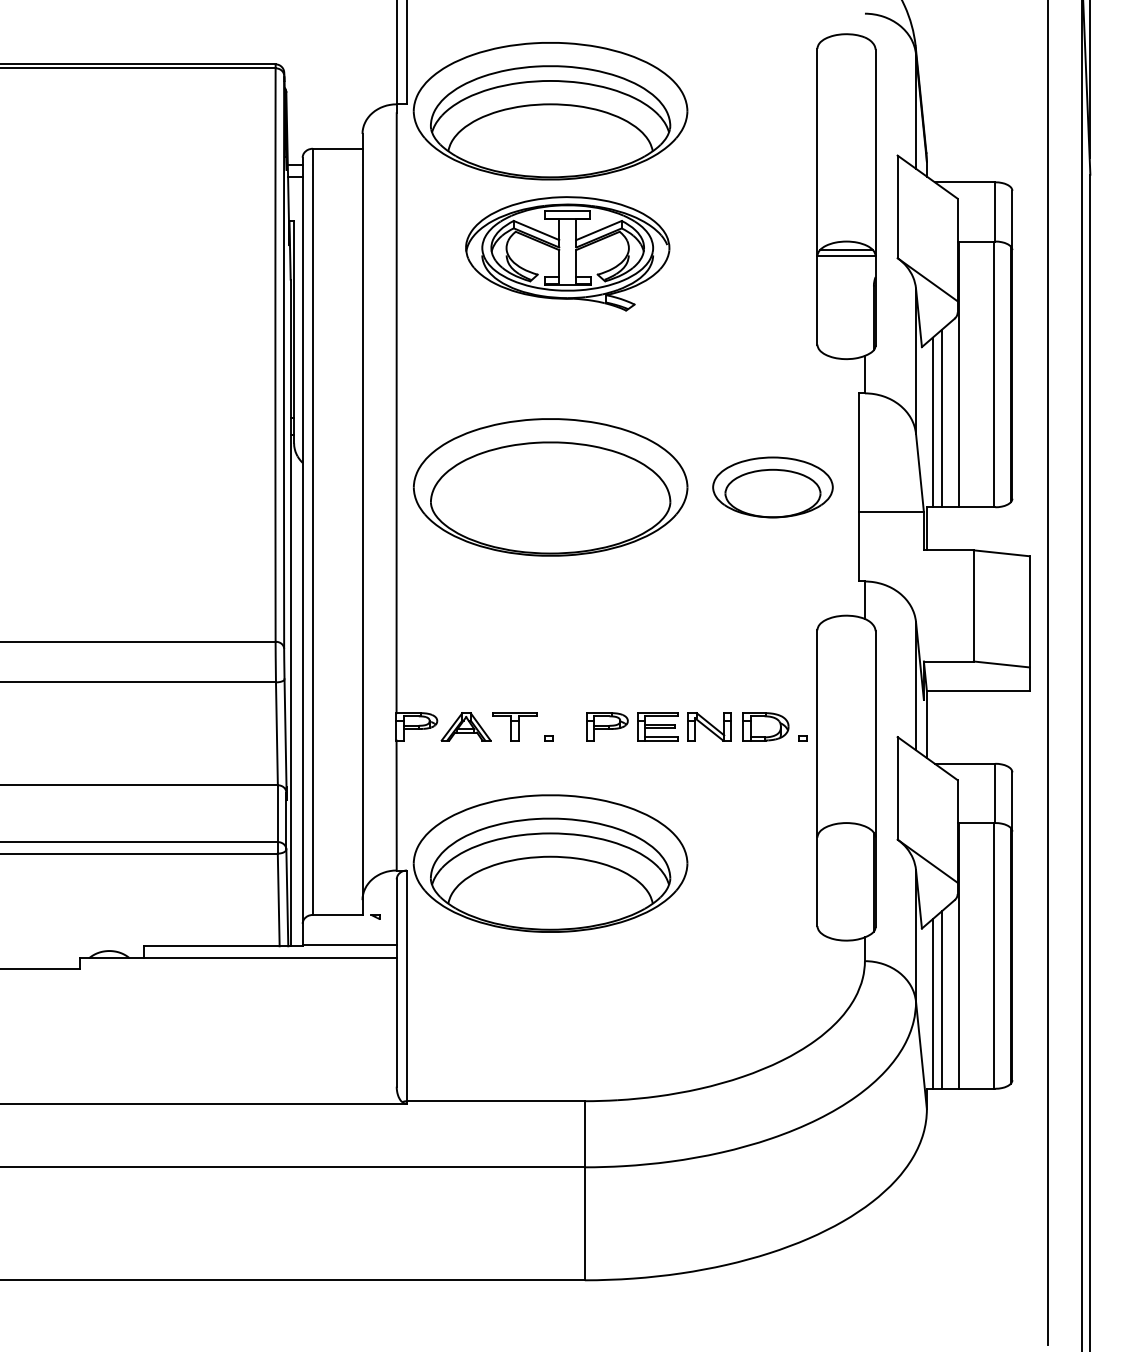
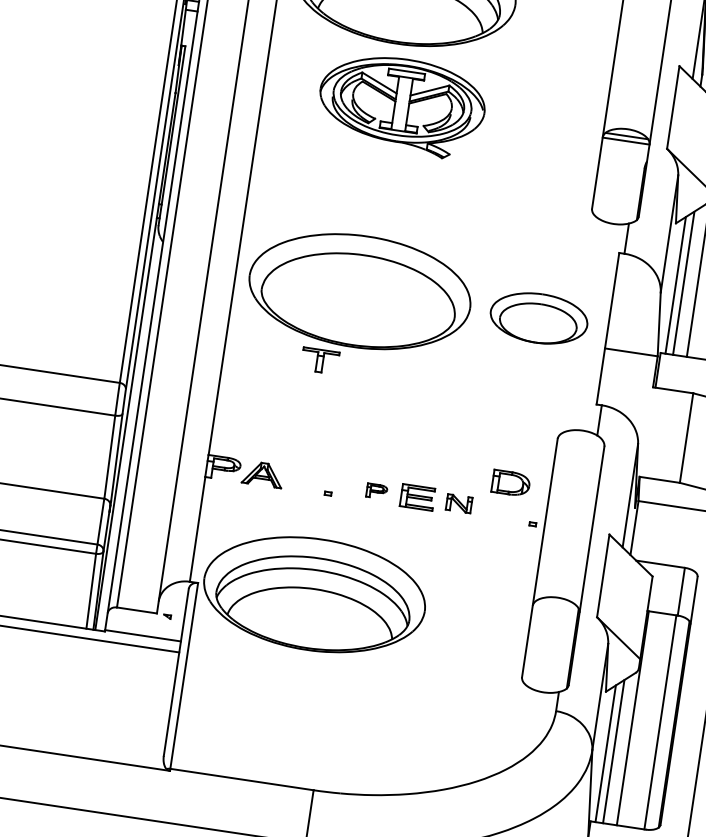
part: (514, 726) -> (319, 360), moved
part: (607, 726) -> (376, 491), size x0.6
part: (709, 726) -> (459, 503), size x0.7
part: (765, 726) -> (510, 483), moved

